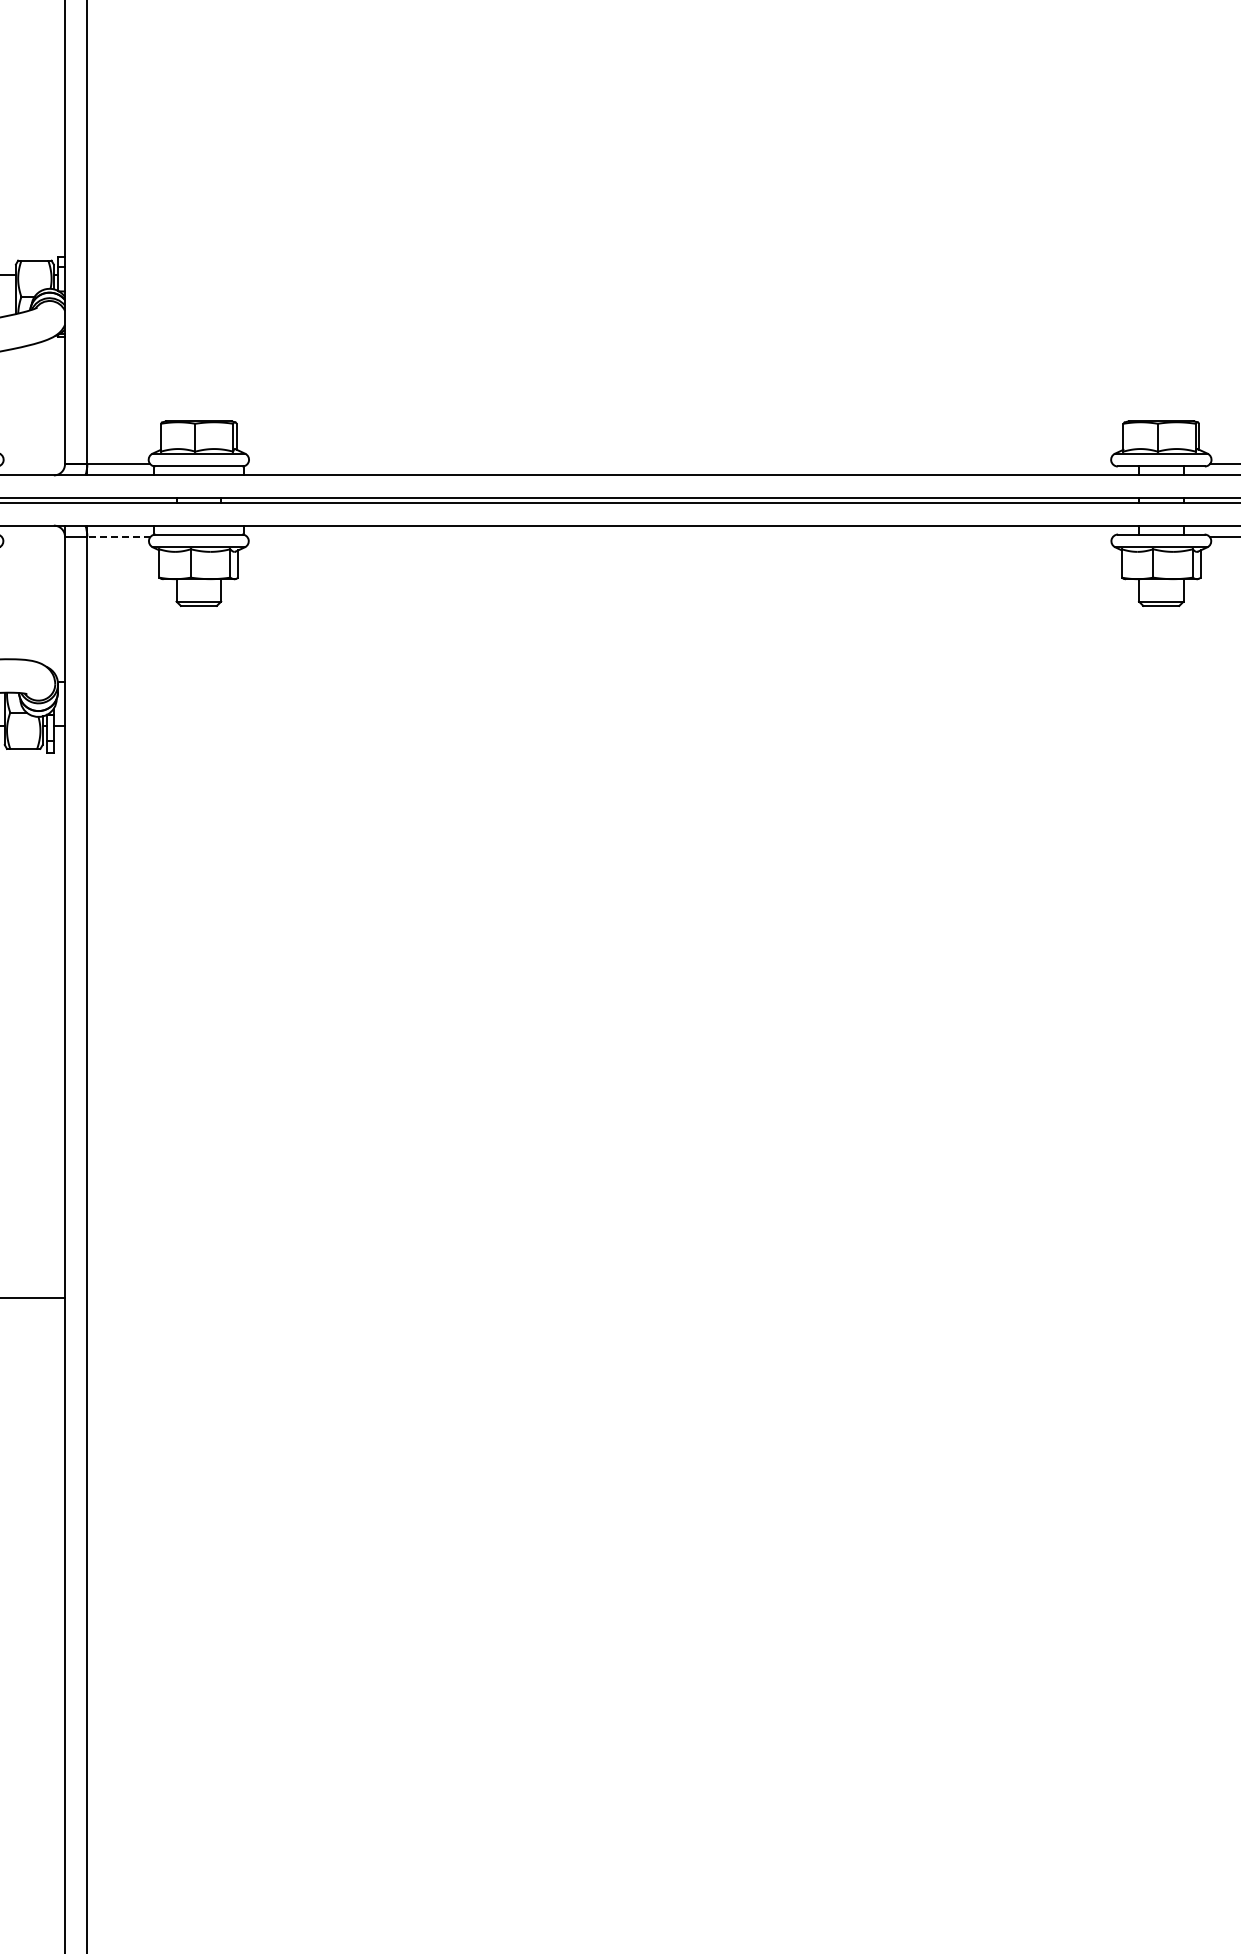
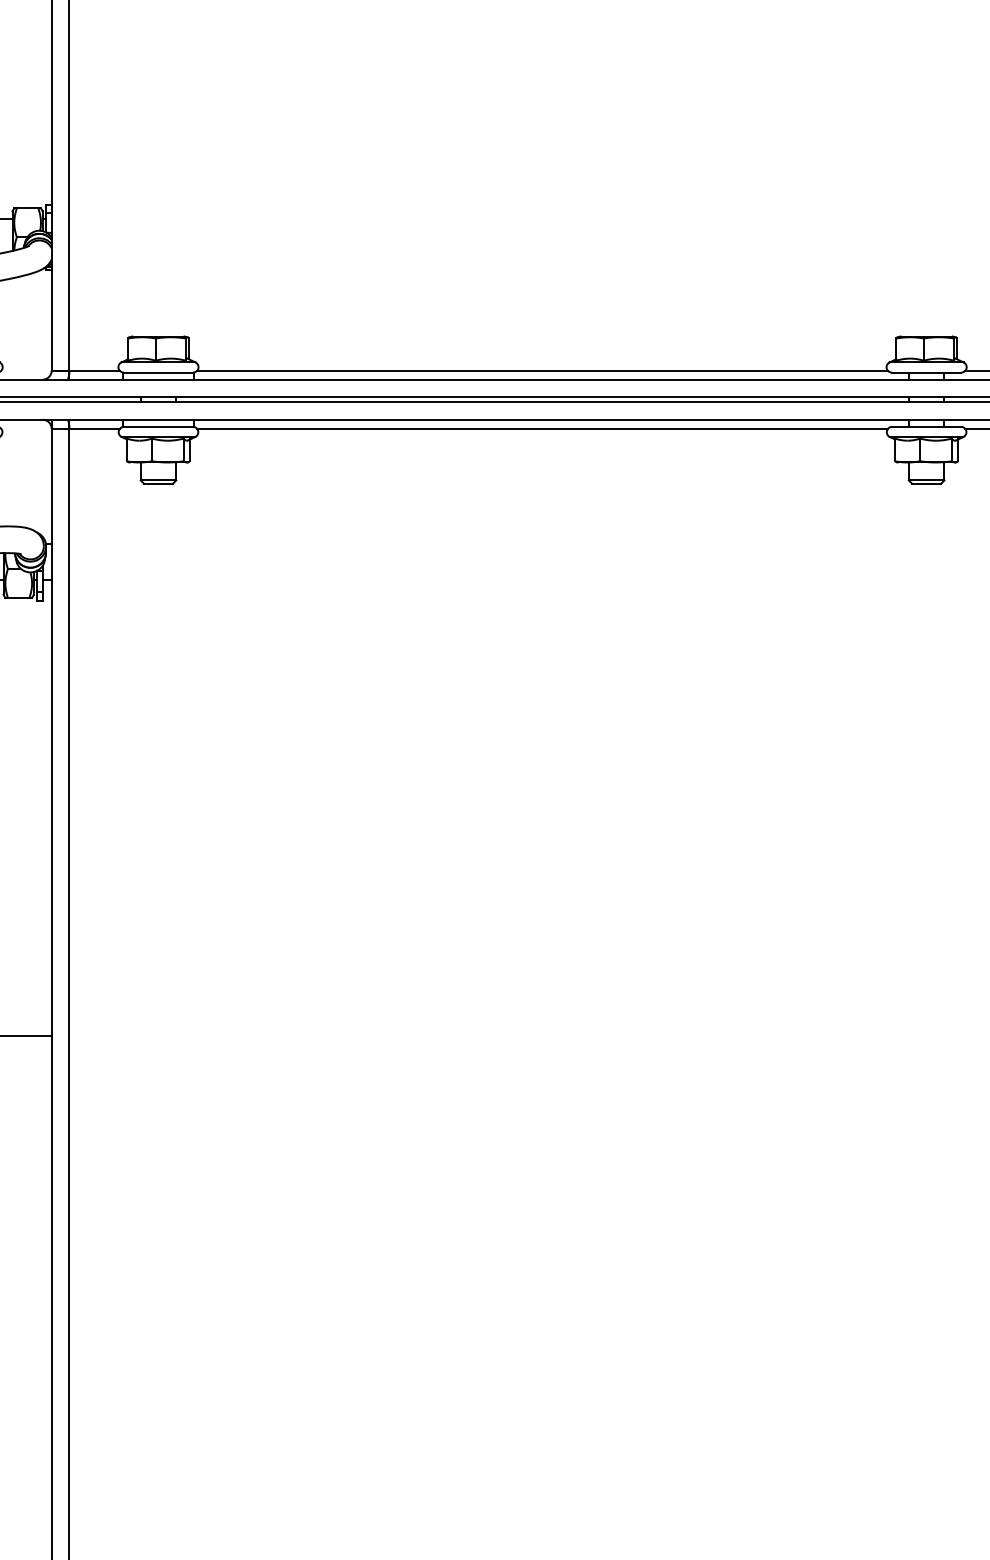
line: (679, 464) -> (542, 370), added
line: (118, 536) -> (94, 428), dashed -> solid
line: (680, 536) -> (542, 428), added

